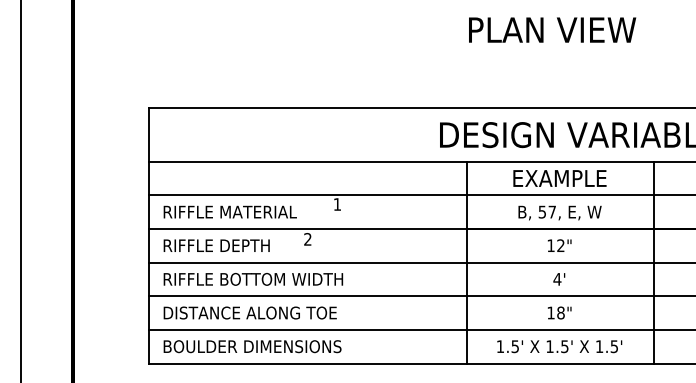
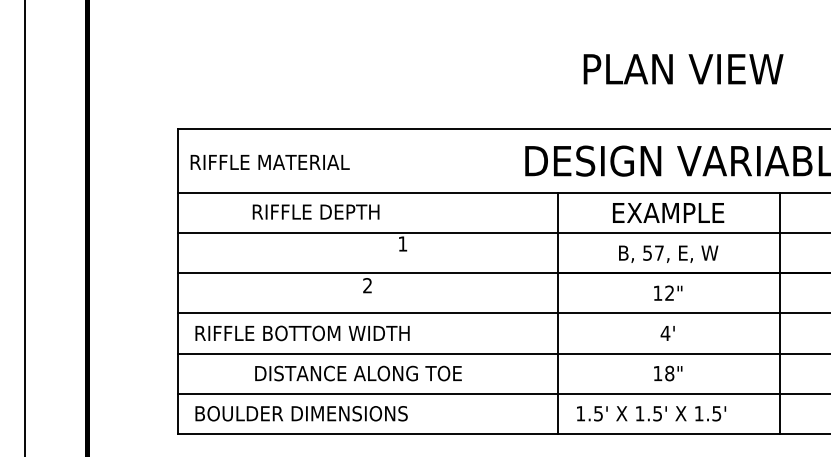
text: (552, 29) -> (683, 68), moved
text: (229, 211) -> (269, 161), moved
text: (216, 245) -> (315, 211), moved
text: (249, 312) -> (357, 372), moved
text: (559, 346) -> (651, 413), moved

